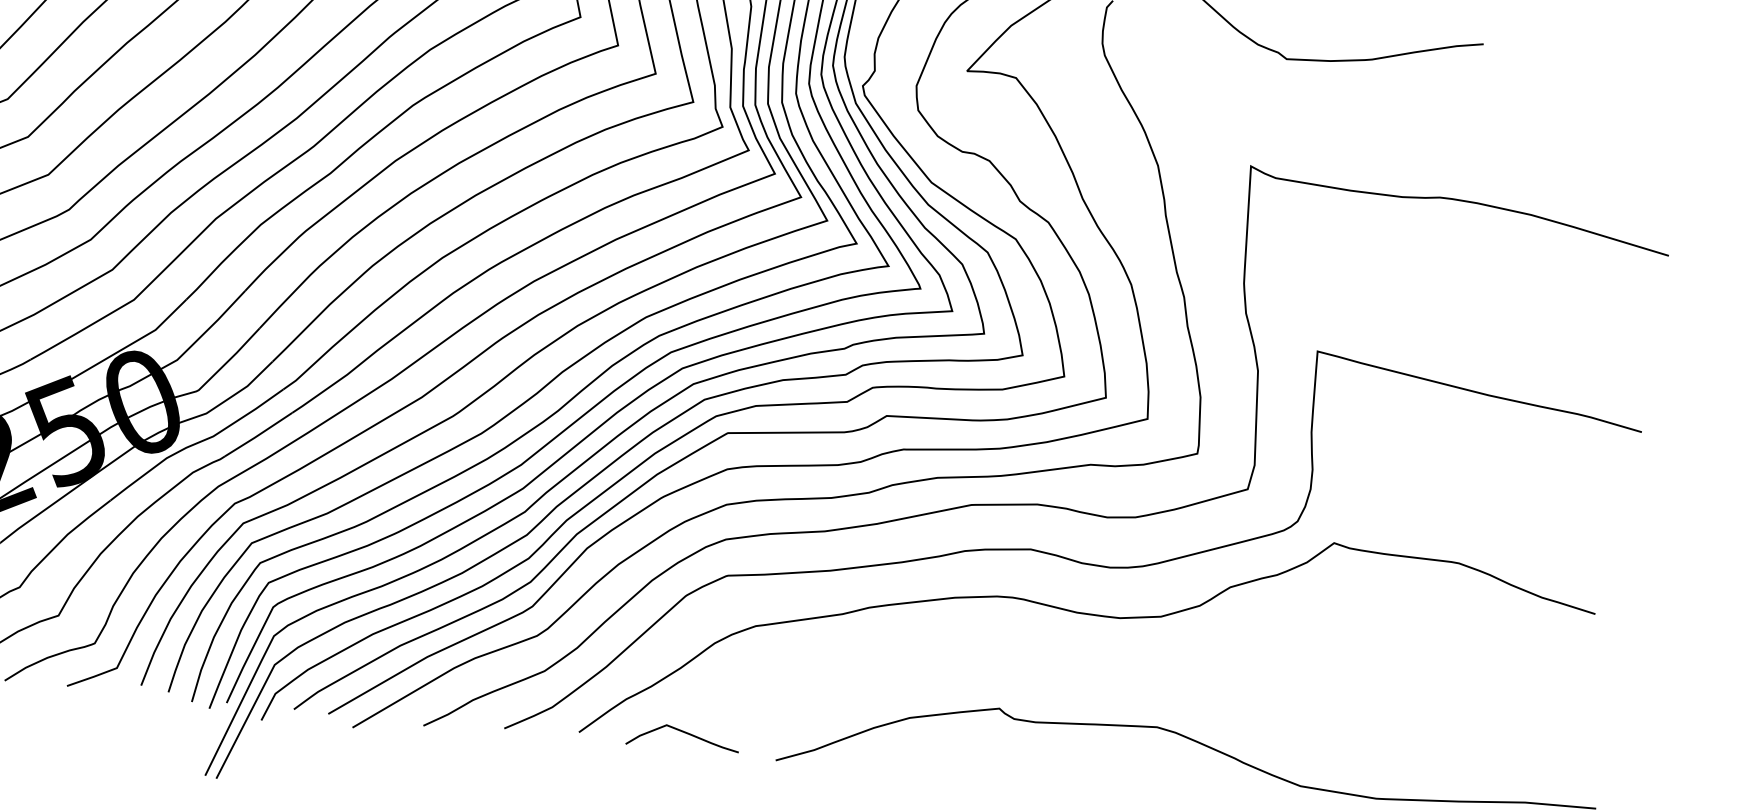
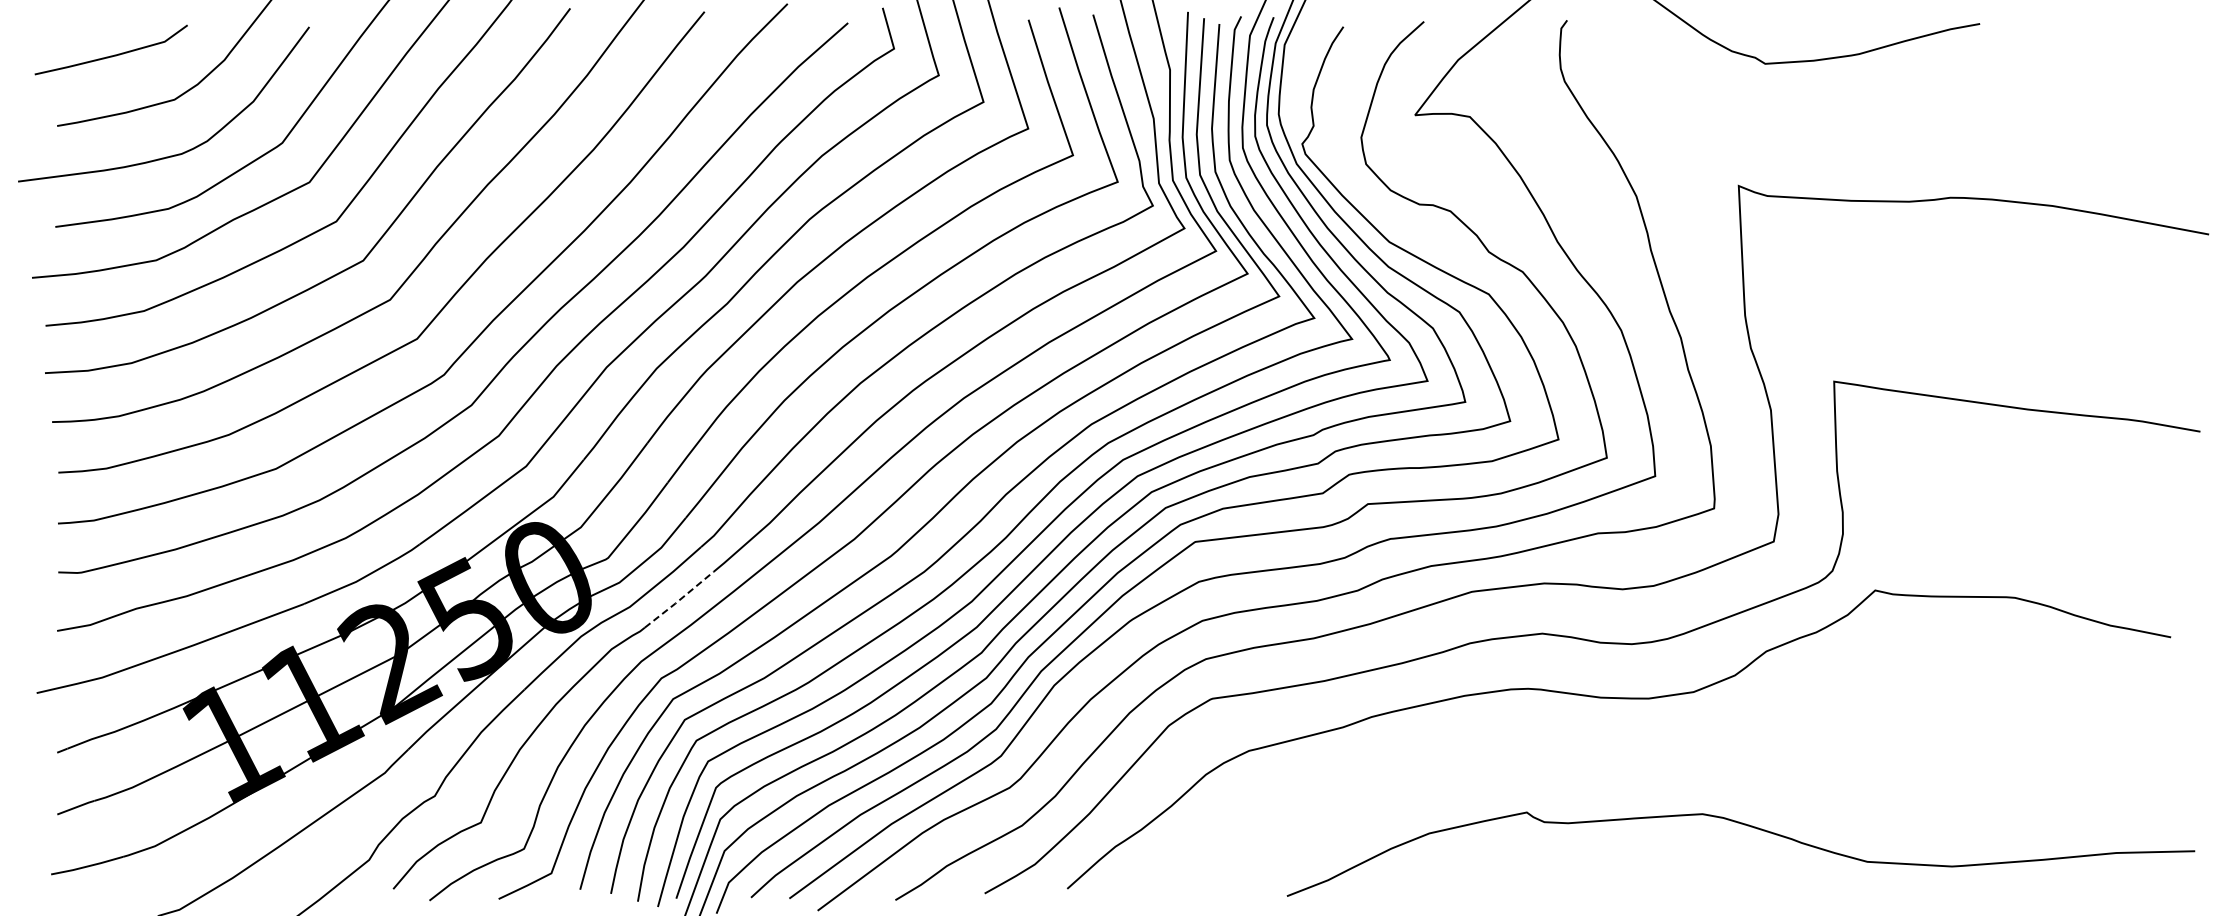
line: (258, 435) -> (679, 600), solid -> dashed
curve: (685, 733) -> (1184, 877), removed

